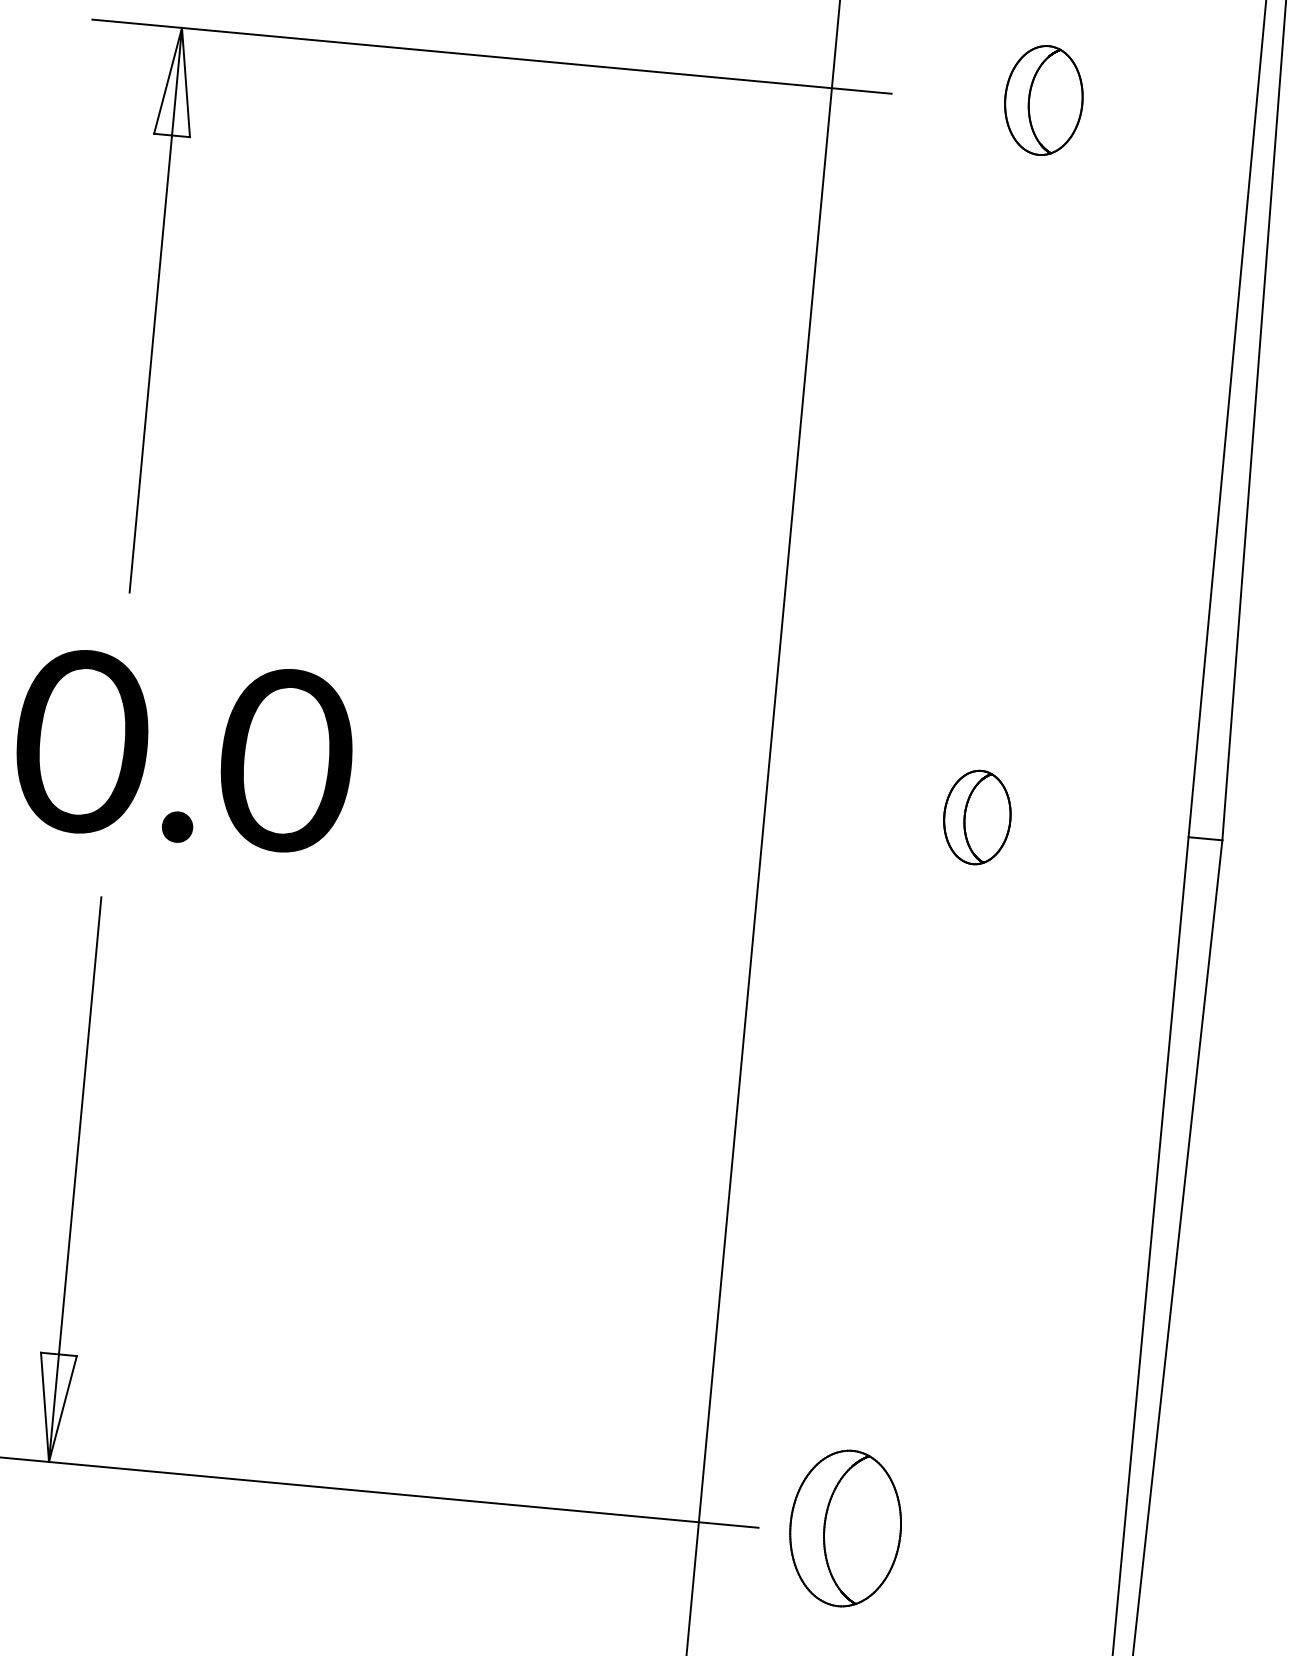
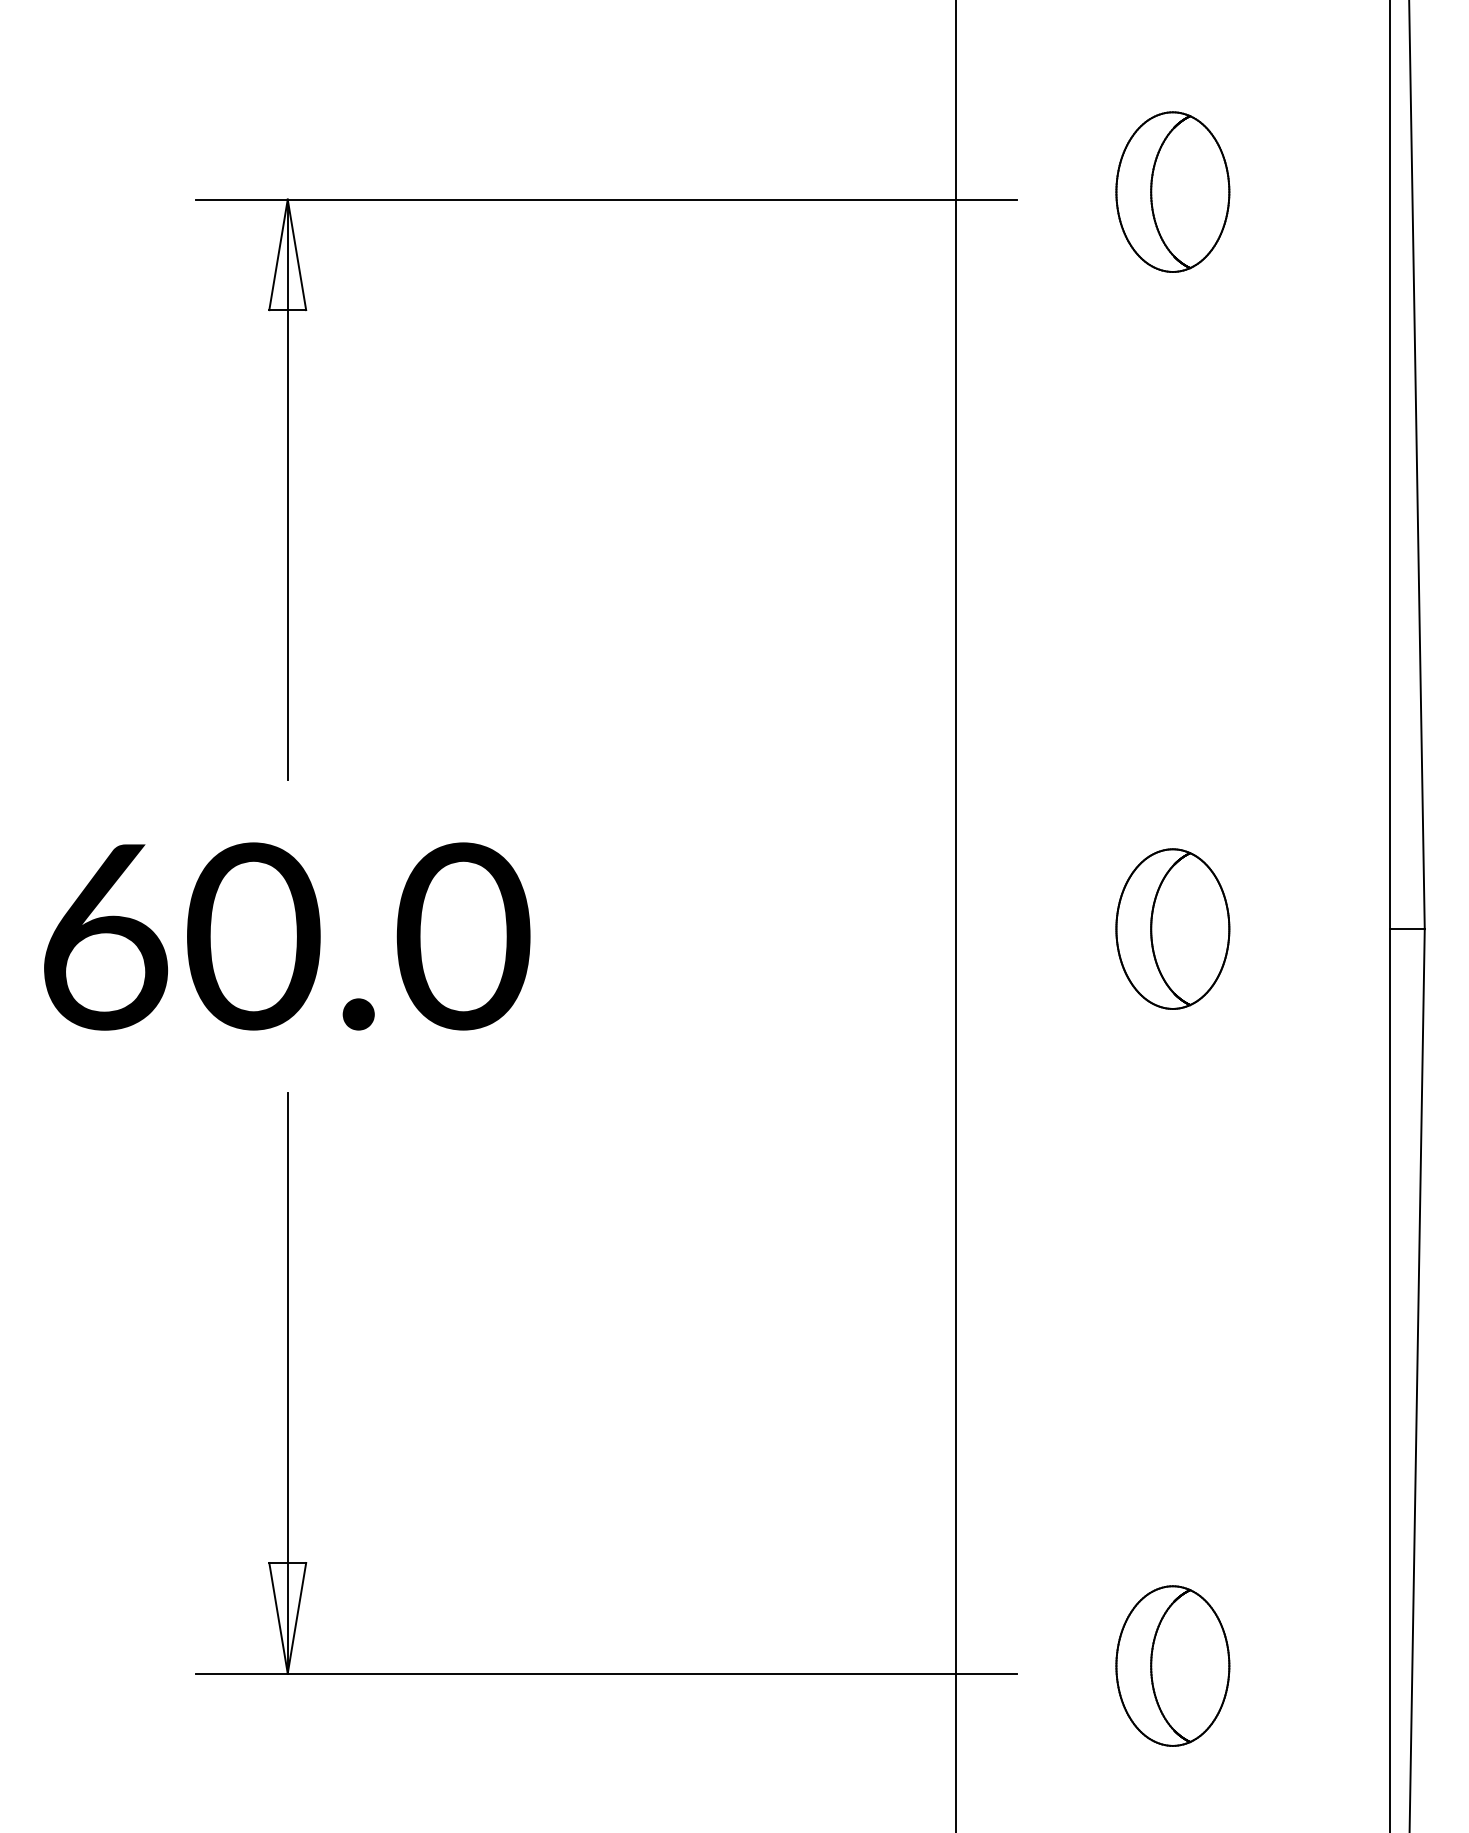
part: (1043, 99) -> (1172, 191), size x1.43
part: (977, 816) -> (1172, 928), size x1.67
part: (845, 1527) -> (1172, 1665), moved

